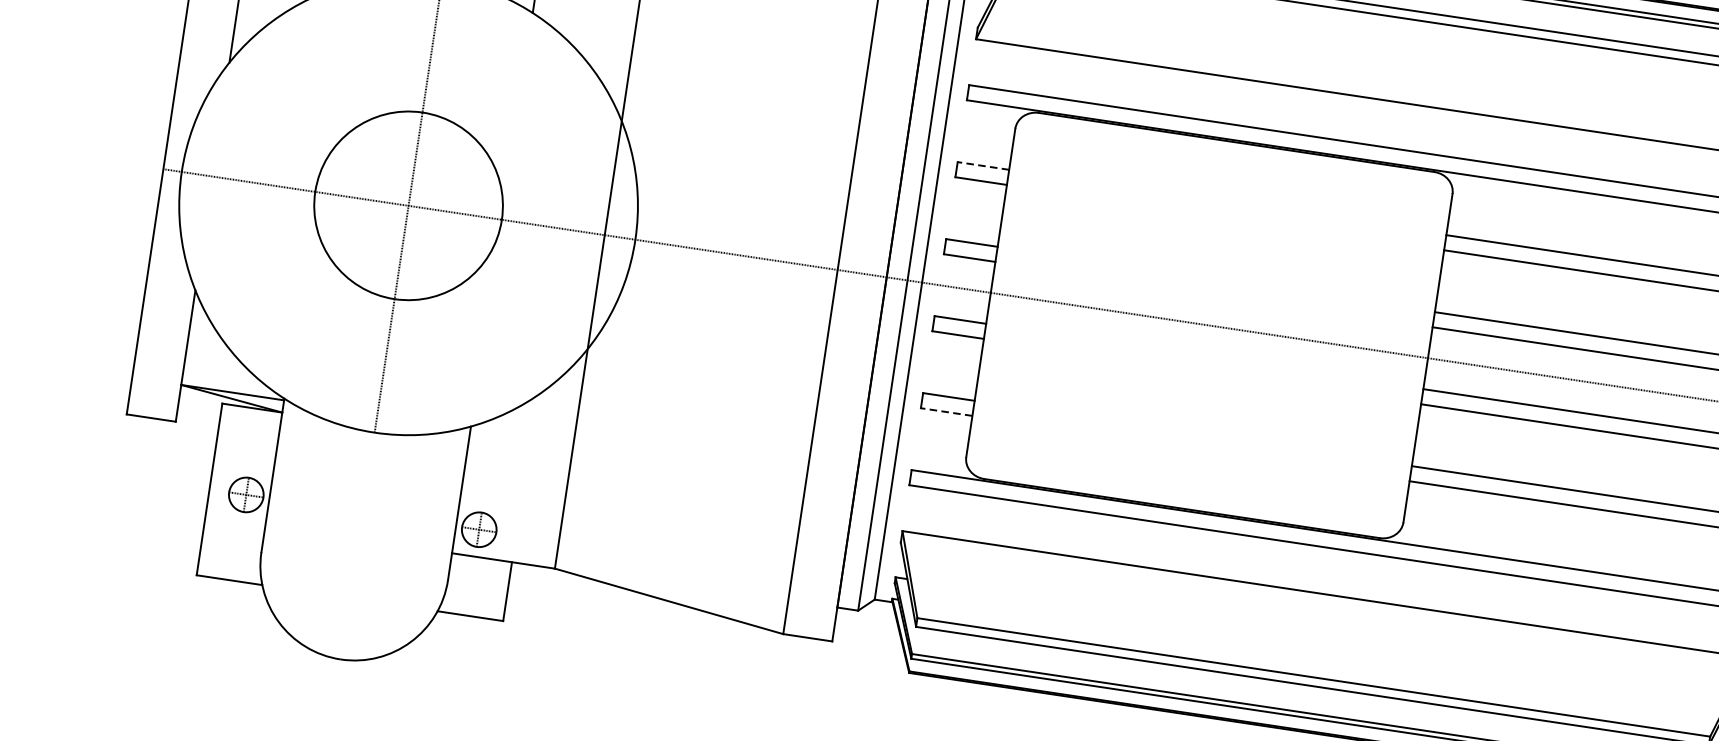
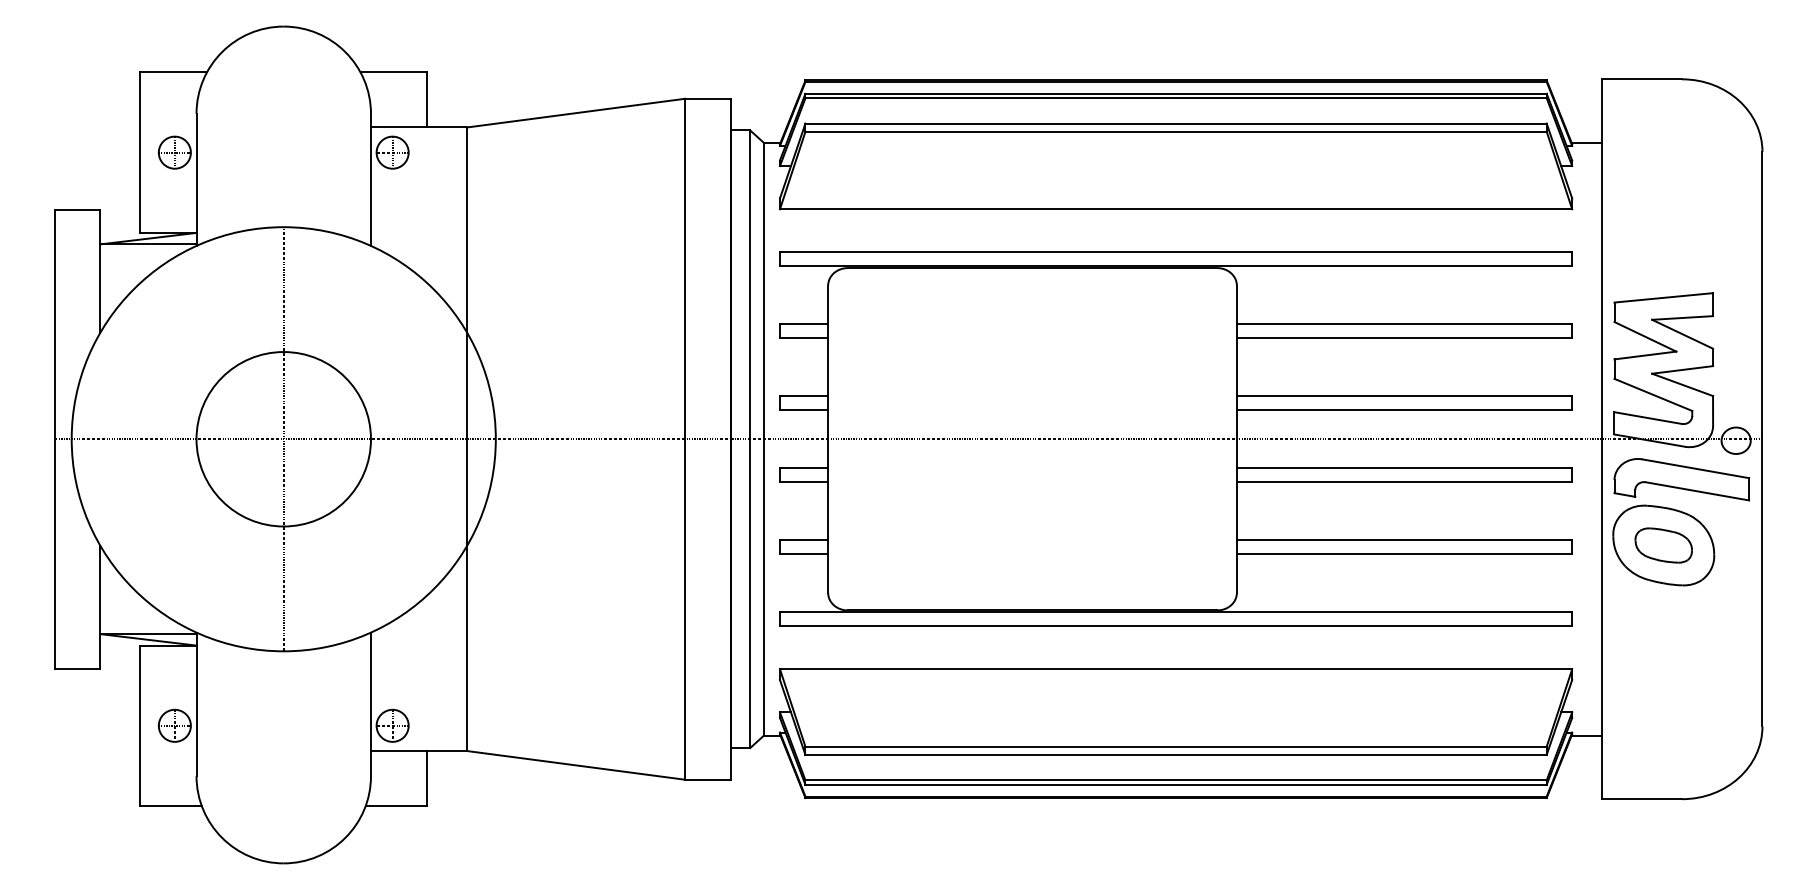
line: (982, 166) -> (803, 324), dashed -> solid
line: (946, 412) -> (803, 554), dashed -> solid

